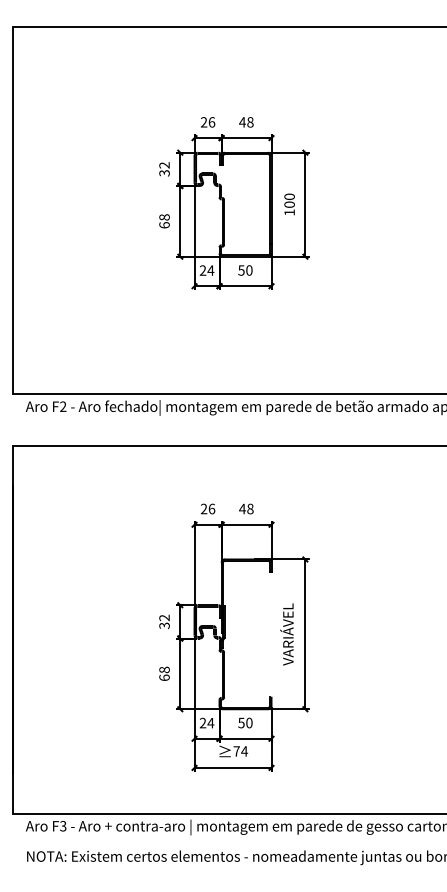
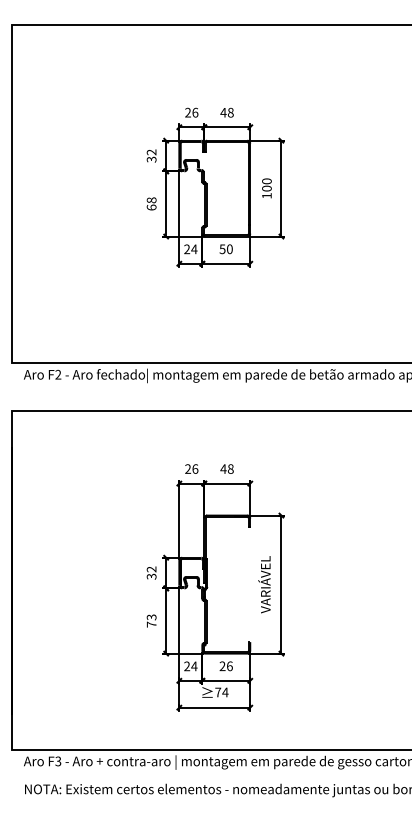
text: (164, 673) -> (151, 620), 68 -> 73
text: (244, 723) -> (225, 666), 50 -> 26

